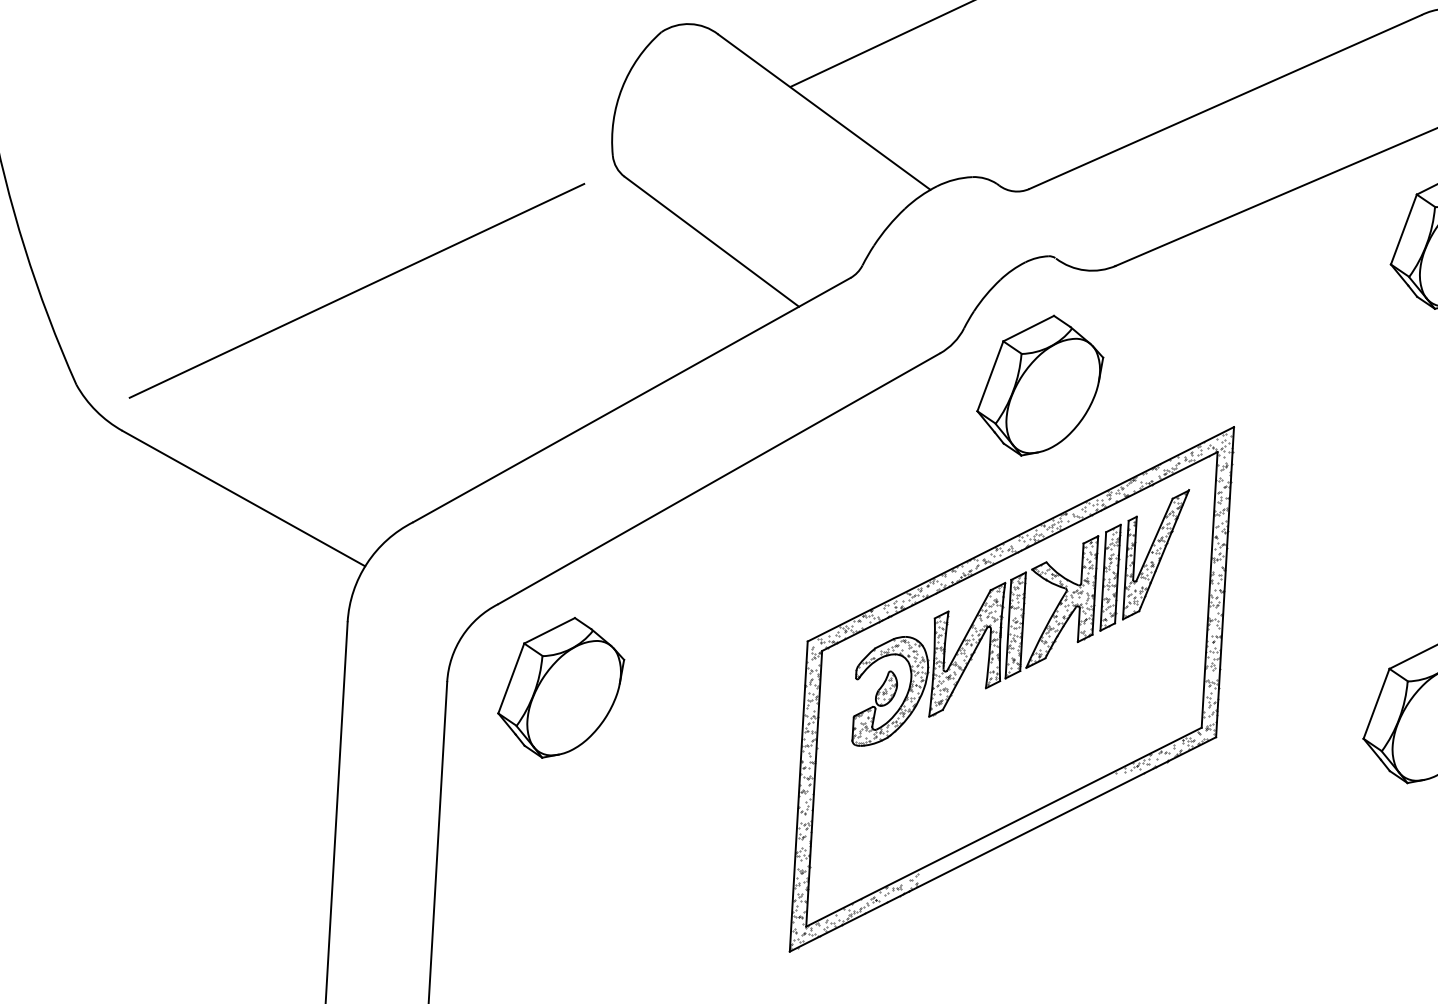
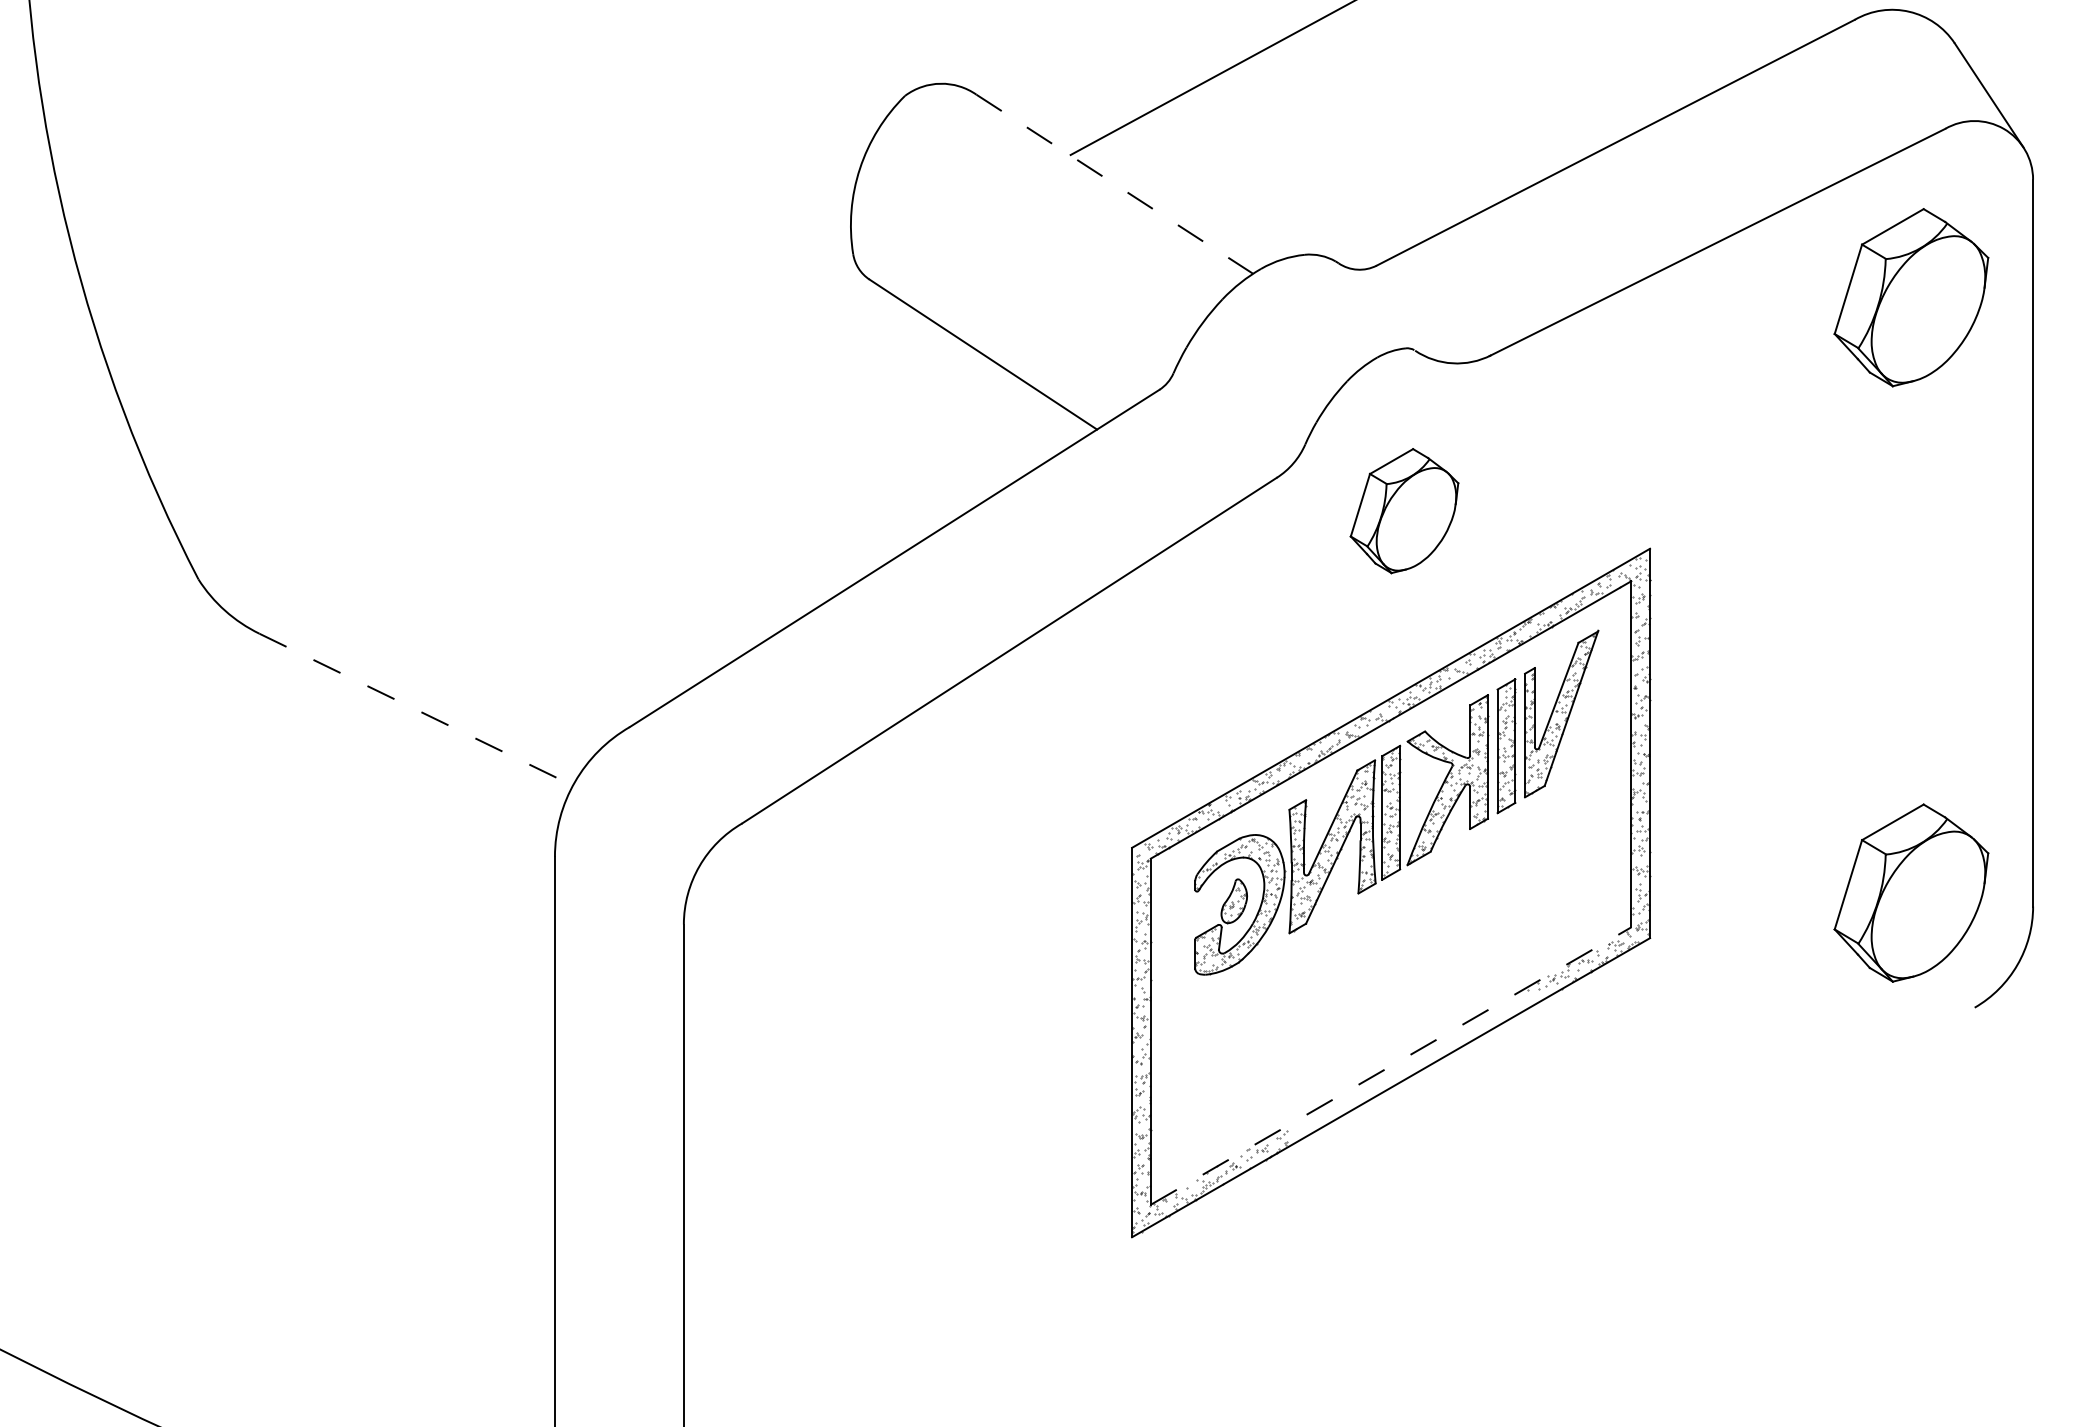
line: (824, 112) -> (1114, 184), solid -> dashed
line: (356, 290) -> (542, 441), removed
part: (1040, 385) -> (1404, 510), size x0.7
line: (244, 498) -> (416, 709), solid -> dashed
part: (560, 687) -> (826, 923), removed
line: (1004, 826) -> (1391, 1065), solid -> dashed

